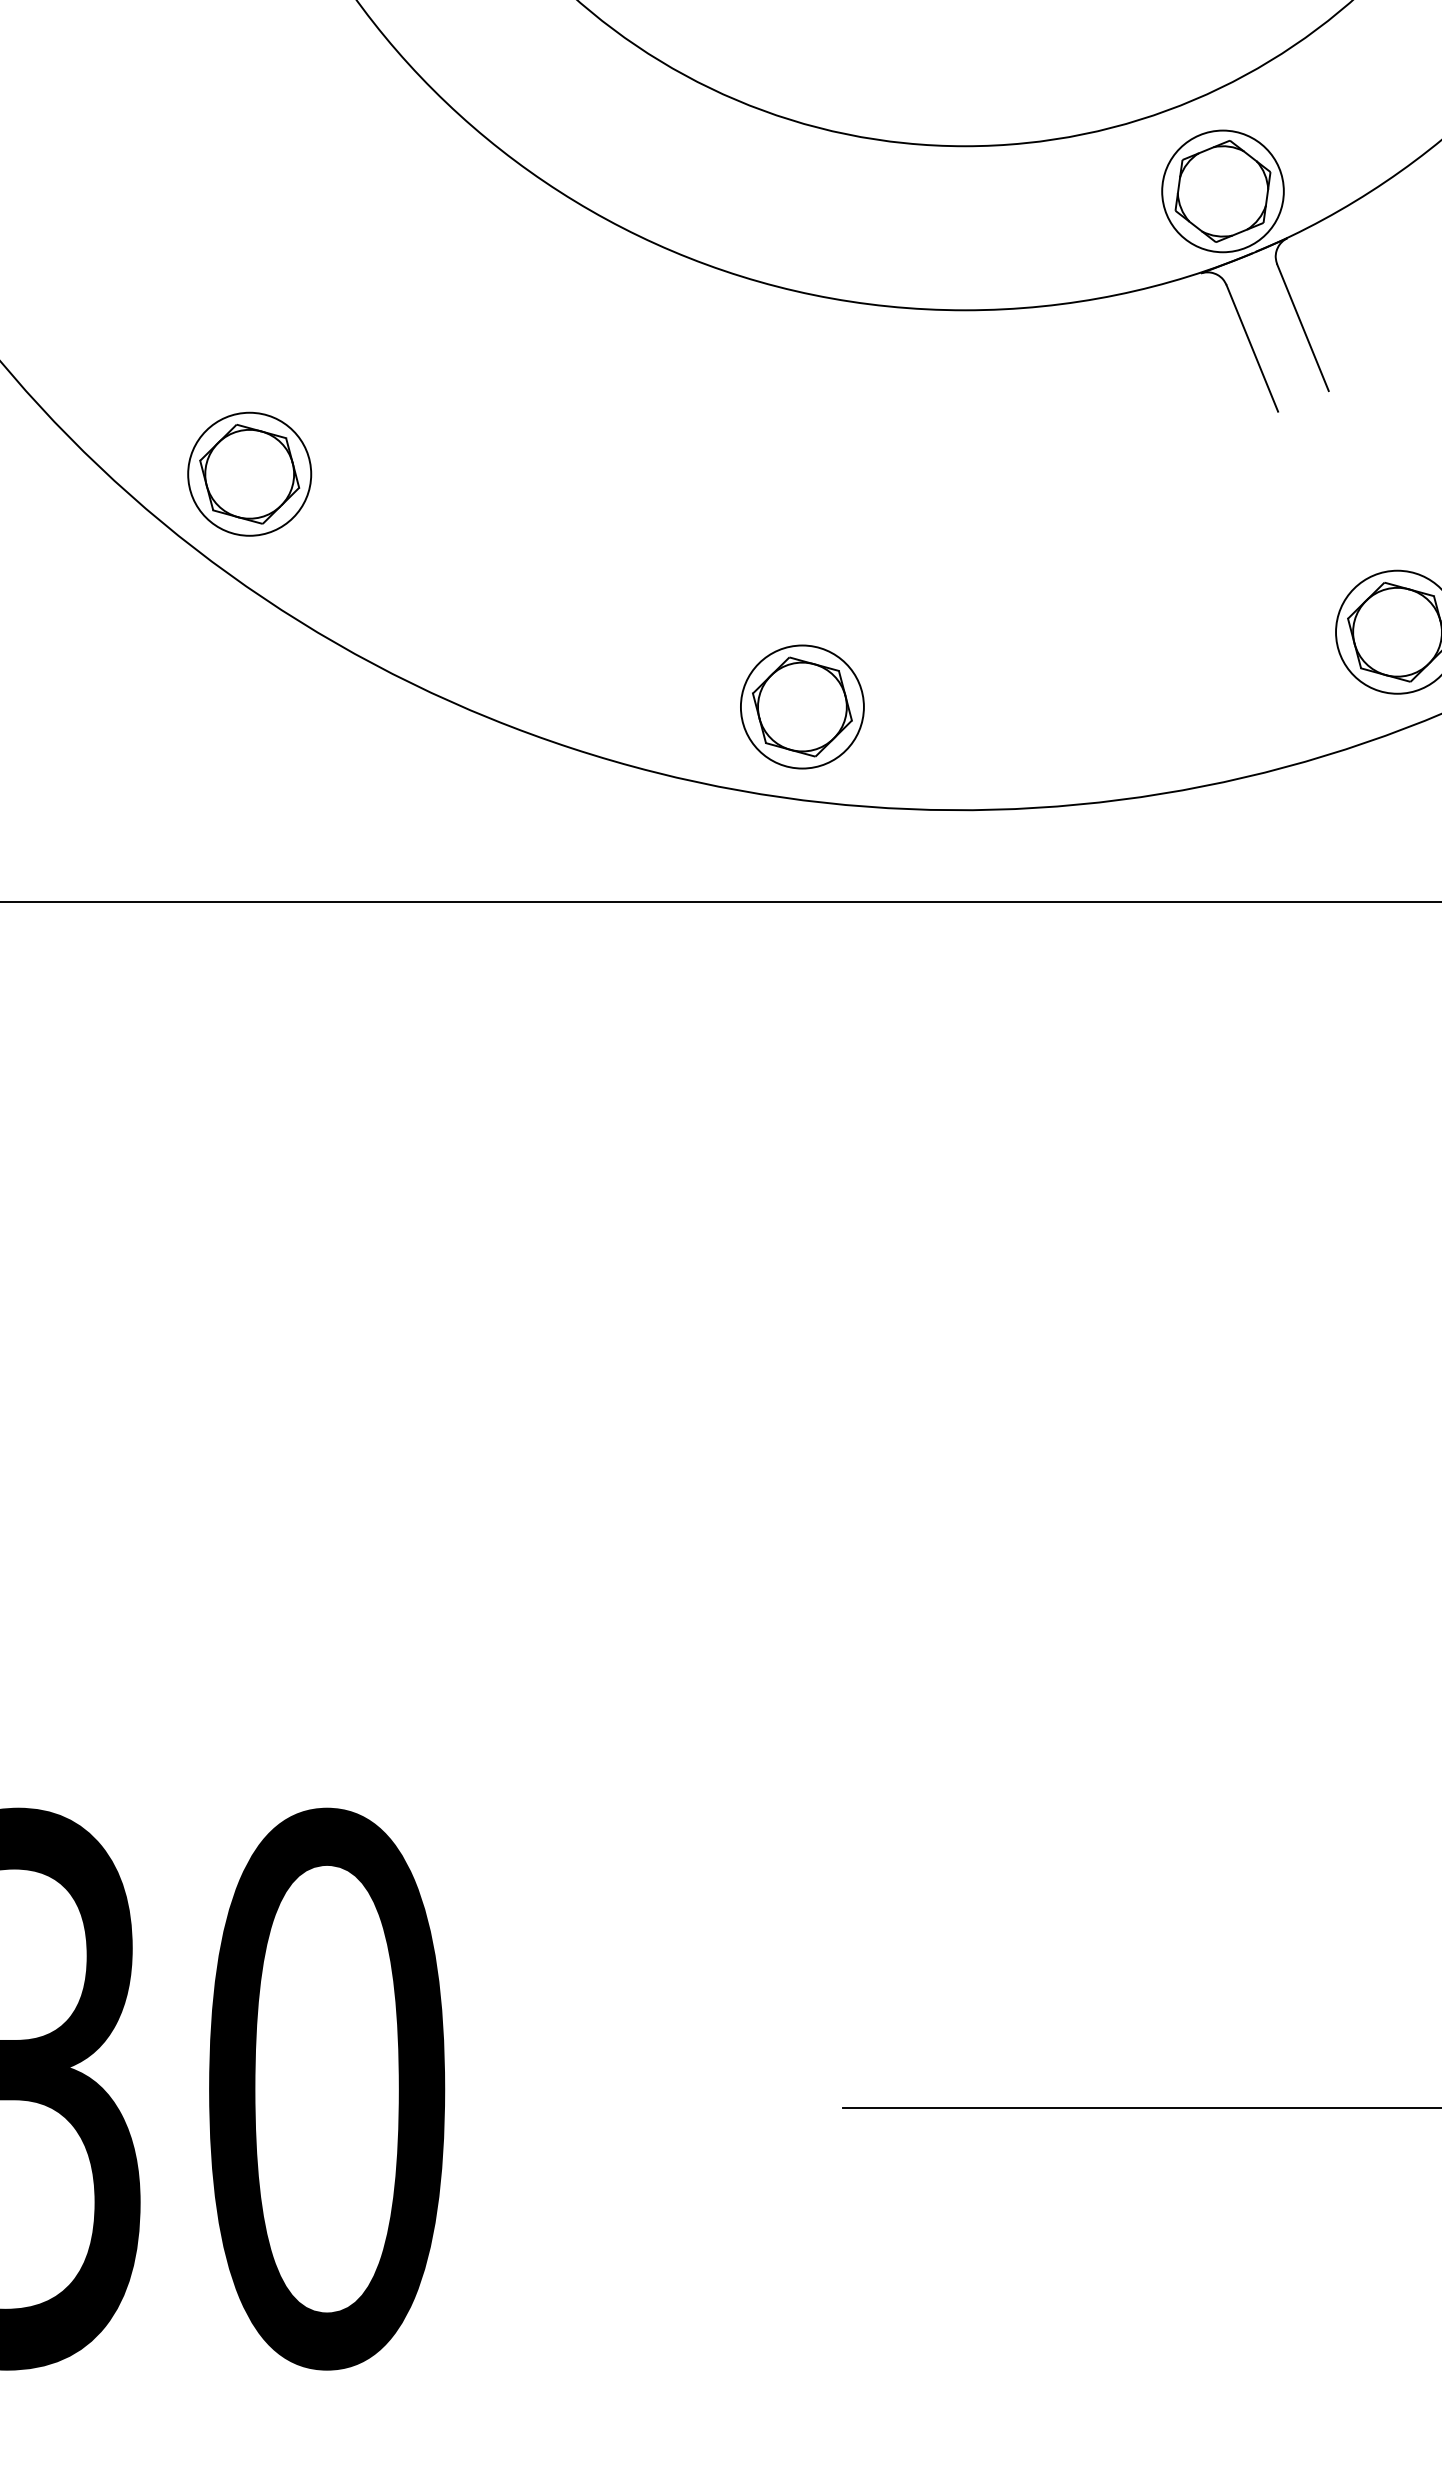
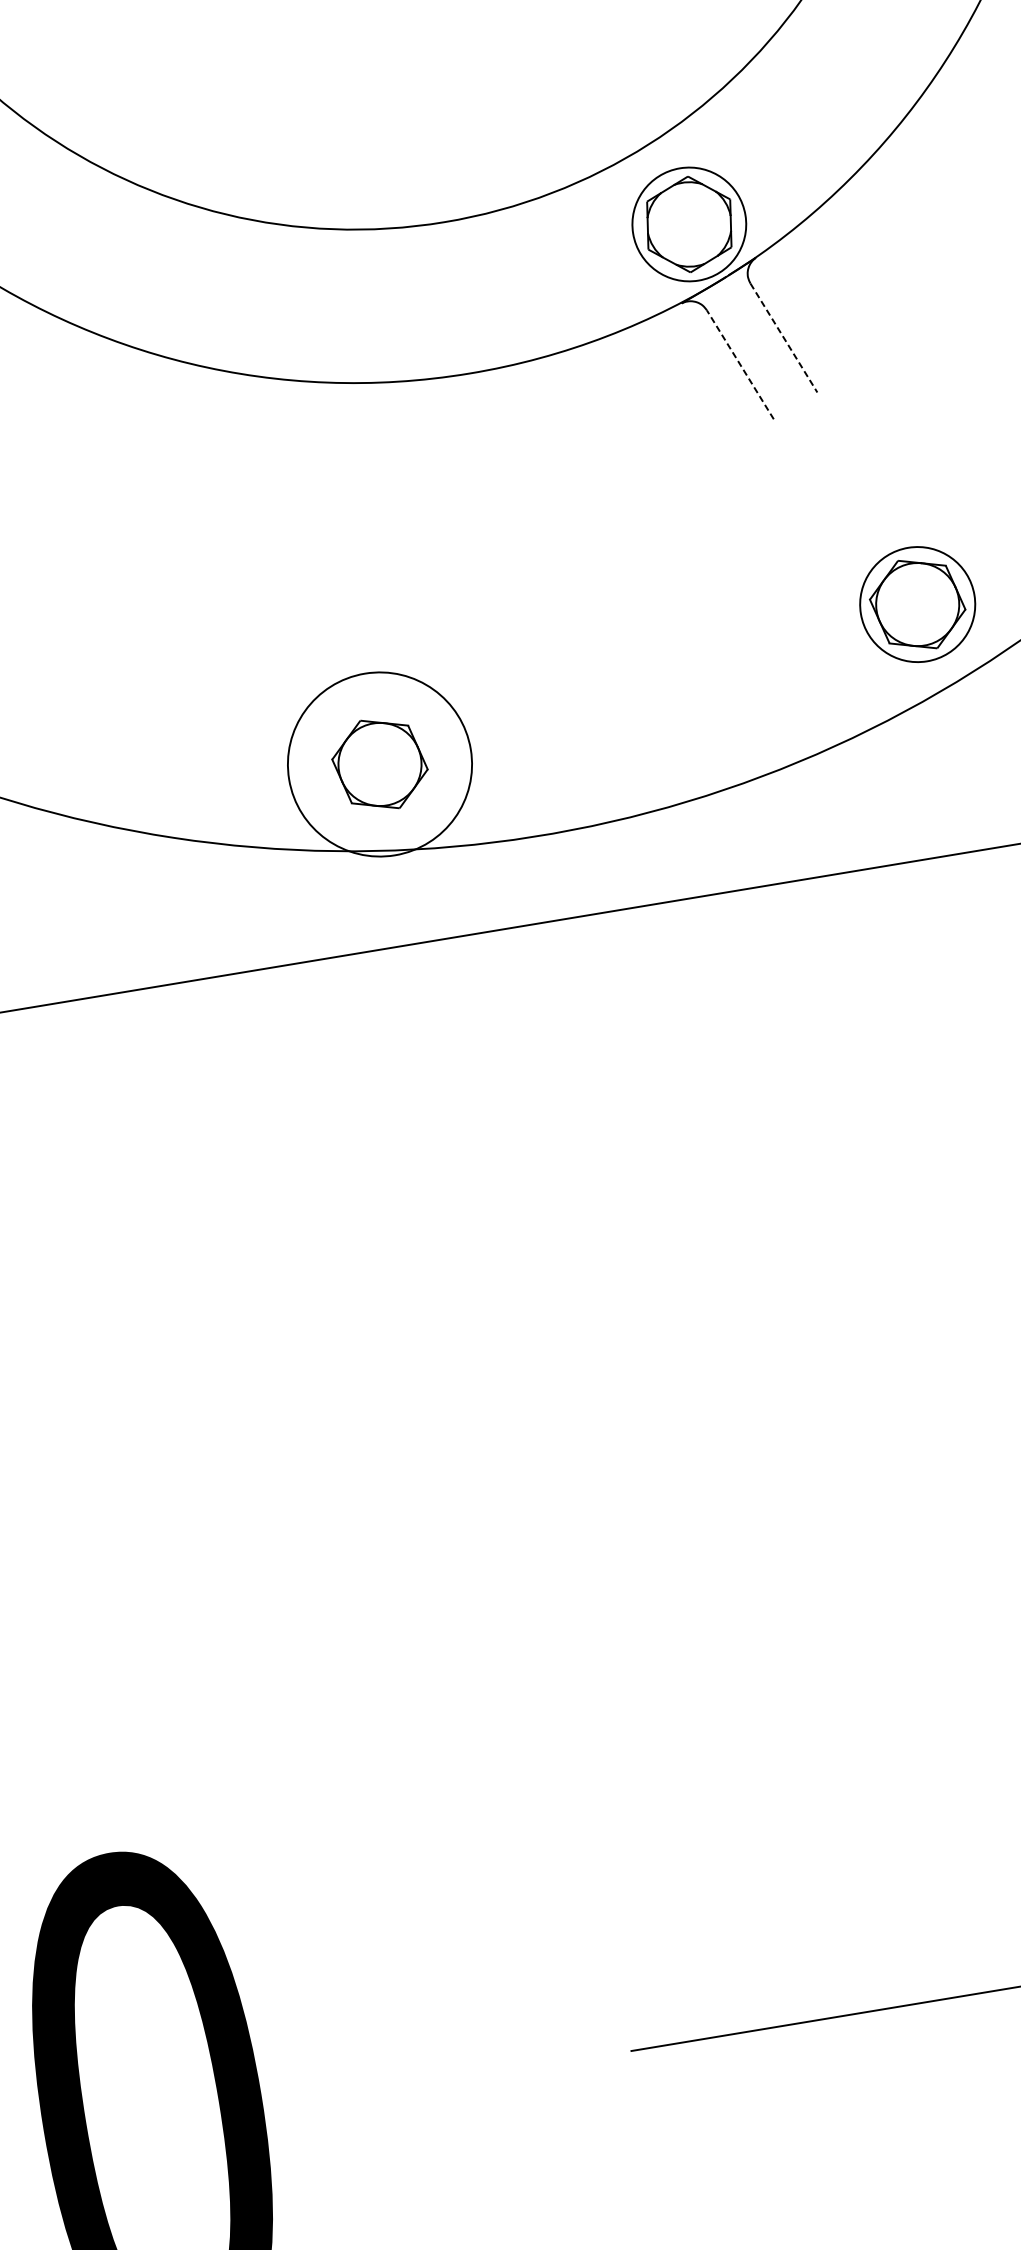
line: (1303, 328) -> (784, 338), solid -> dashed
line: (1252, 347) -> (740, 363), solid -> dashed
circle: (801, 706) -> (379, 764), size x1.6

